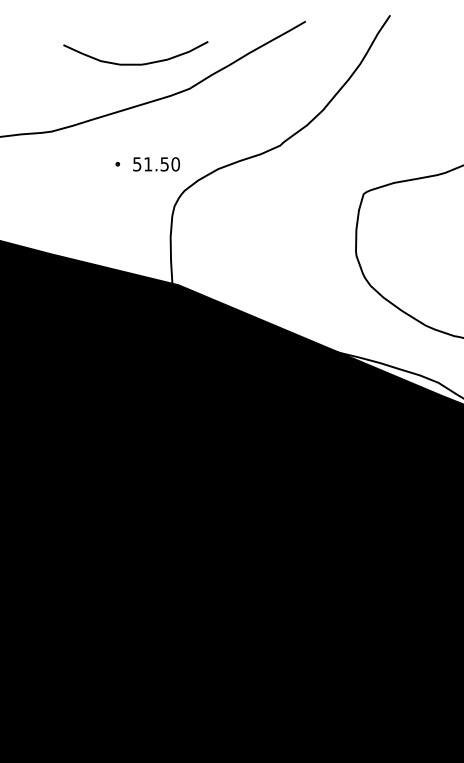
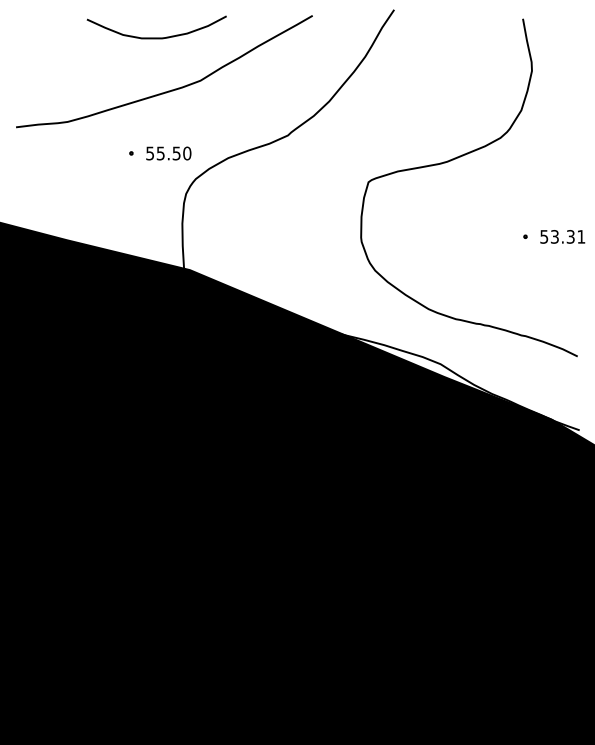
curve: (135, 63) -> (156, 37), moved
text: (147, 164) -> (160, 153), 51.50 -> 55.50

